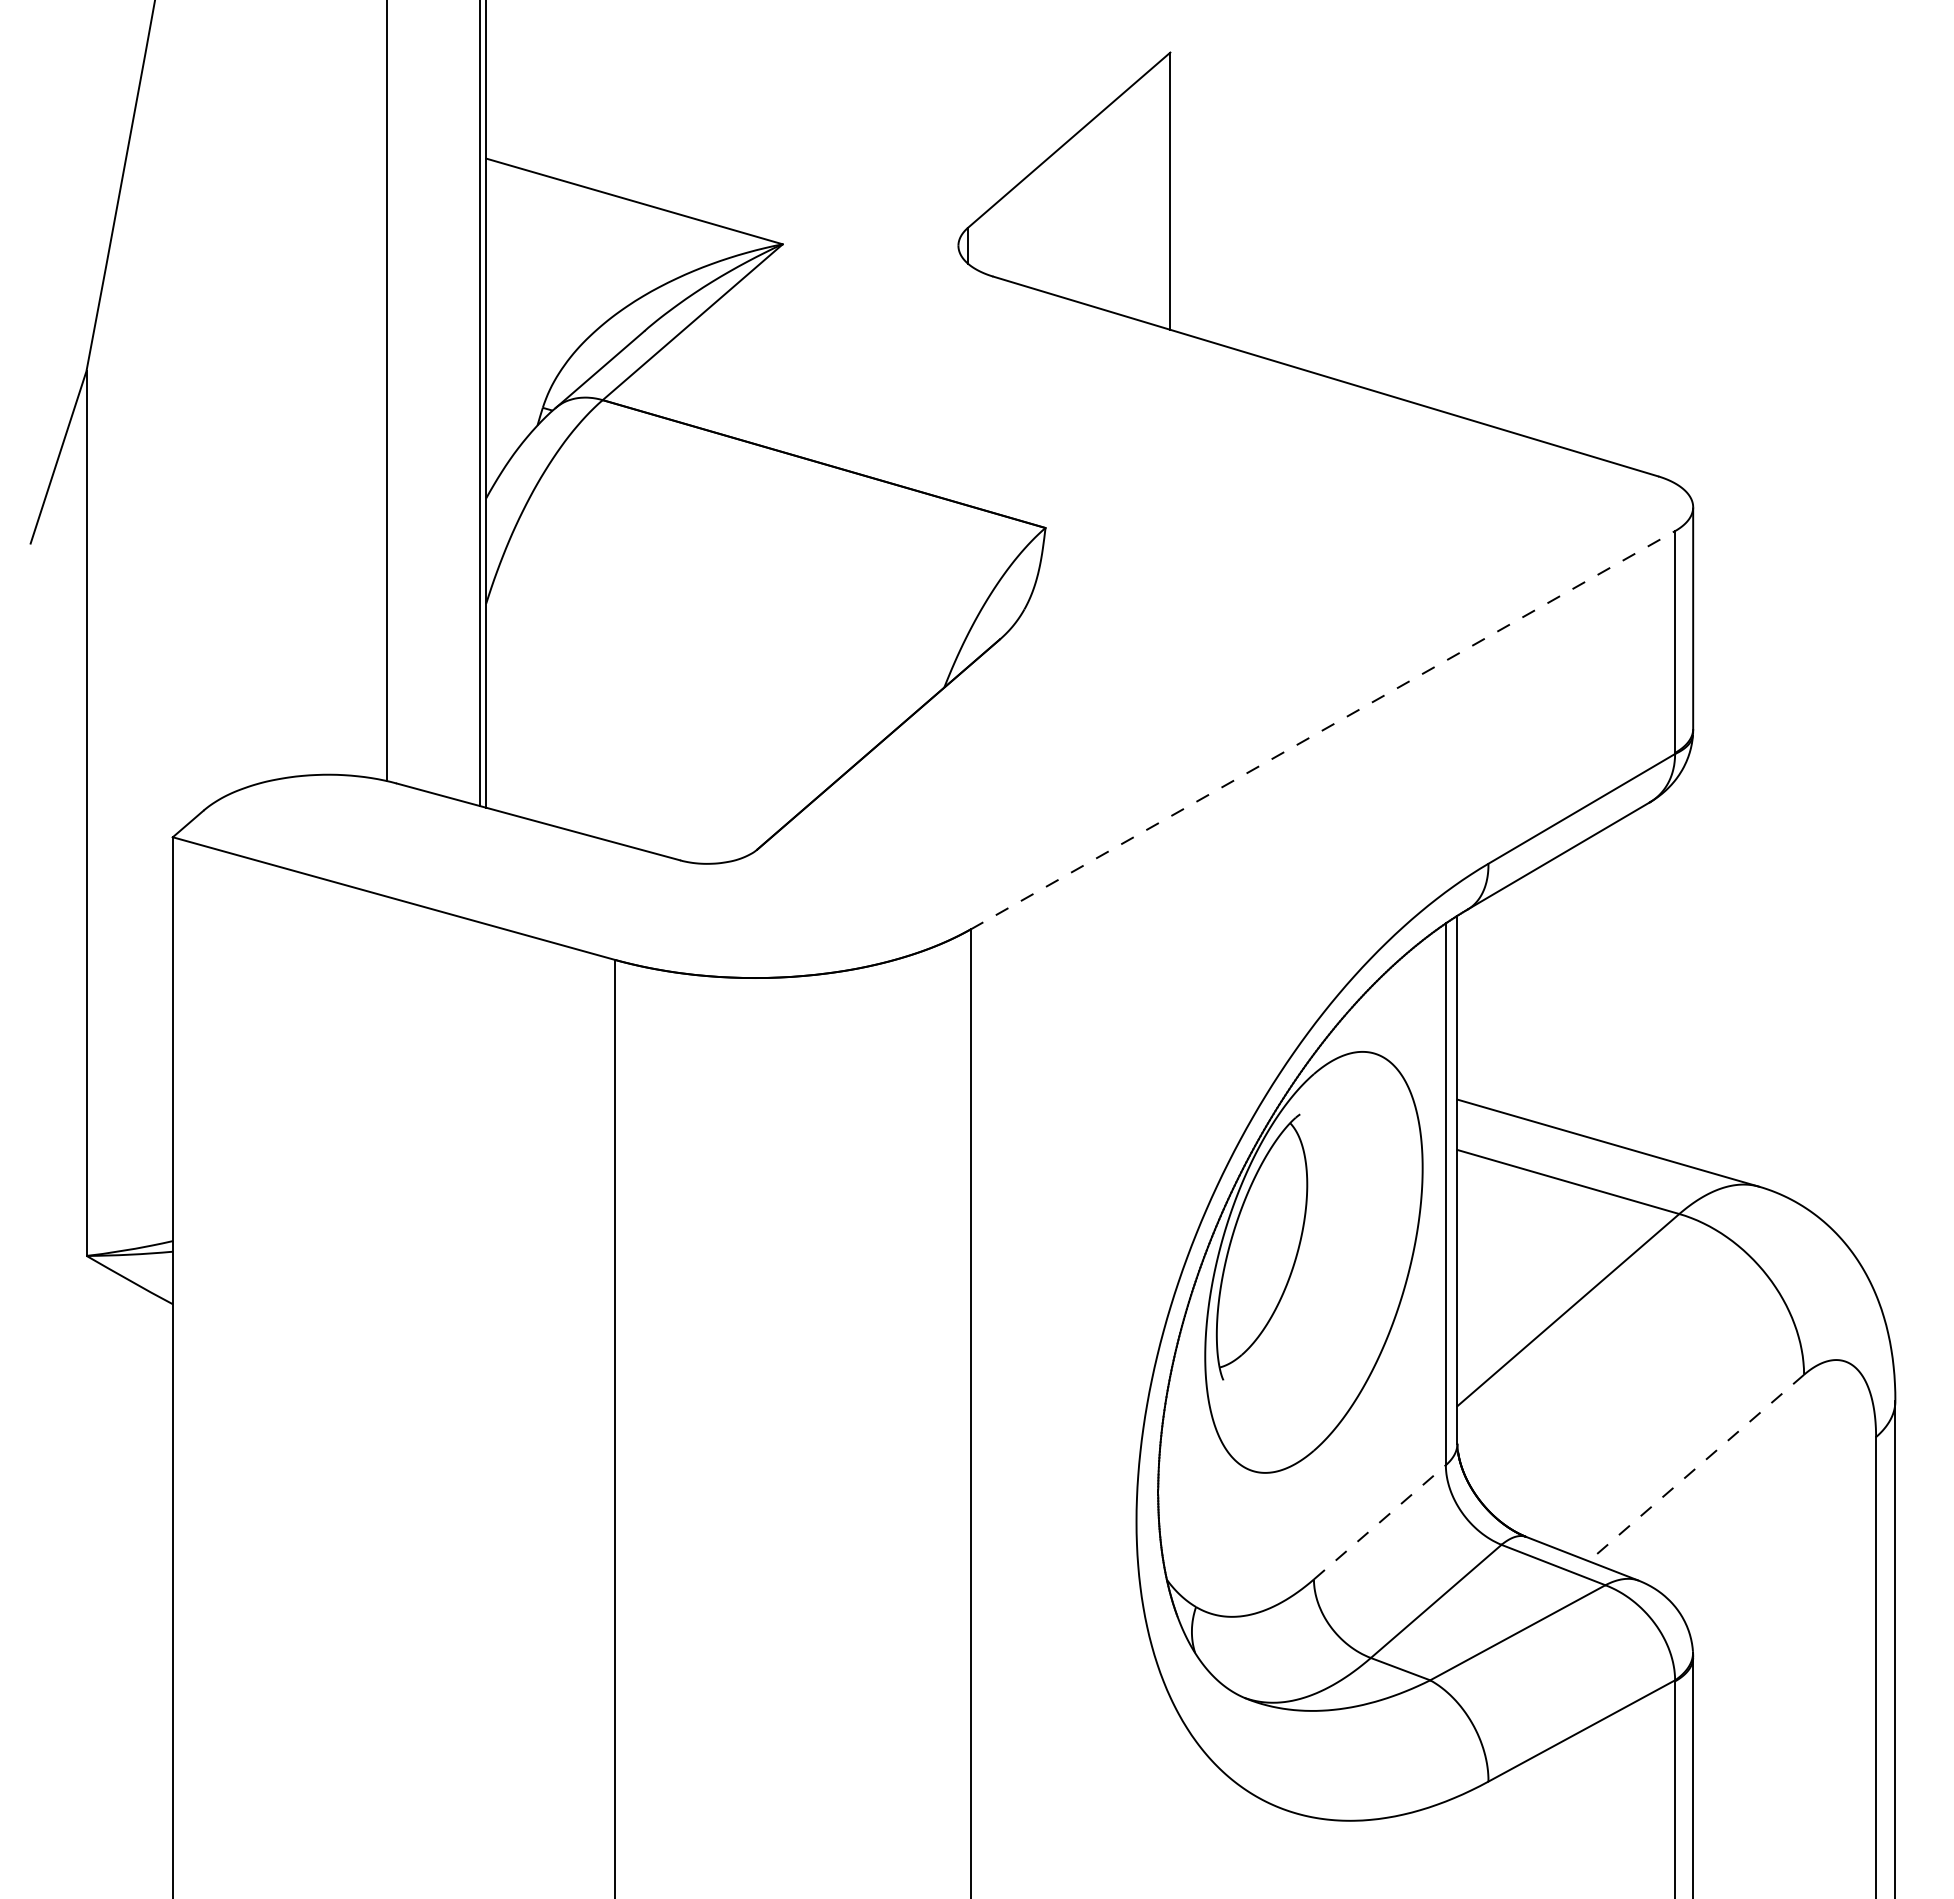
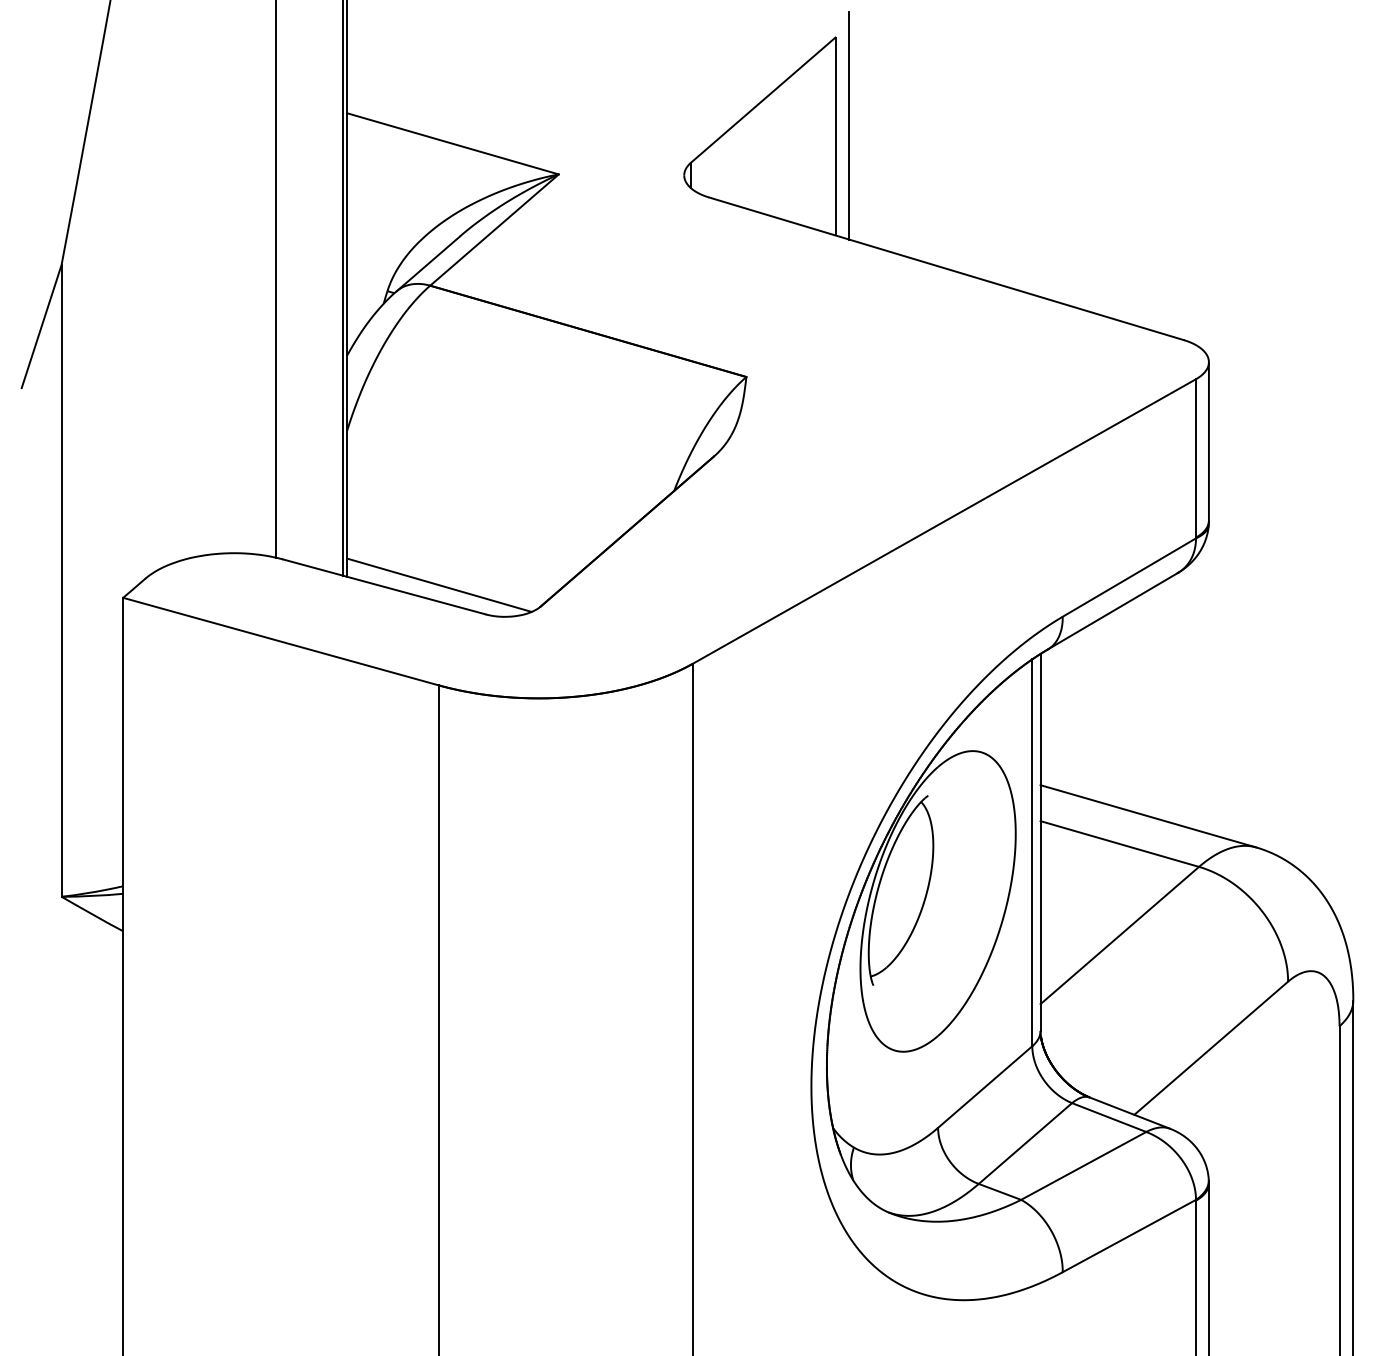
line: (1189, 175) -> (849, 125), added
line: (1322, 730) -> (944, 521), dashed -> solid
line: (615, 819) -> (439, 585), added
line: (1696, 1468) -> (1211, 1048), dashed -> solid
line: (1380, 1521) -> (985, 1086), dashed -> solid

